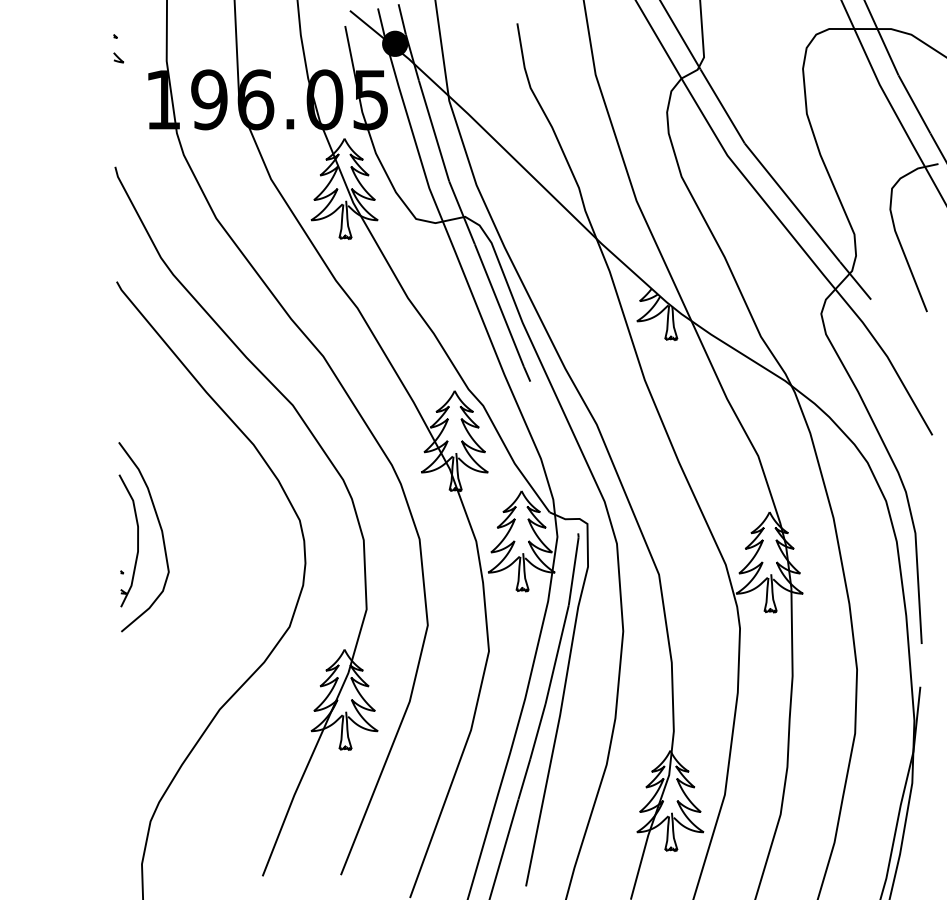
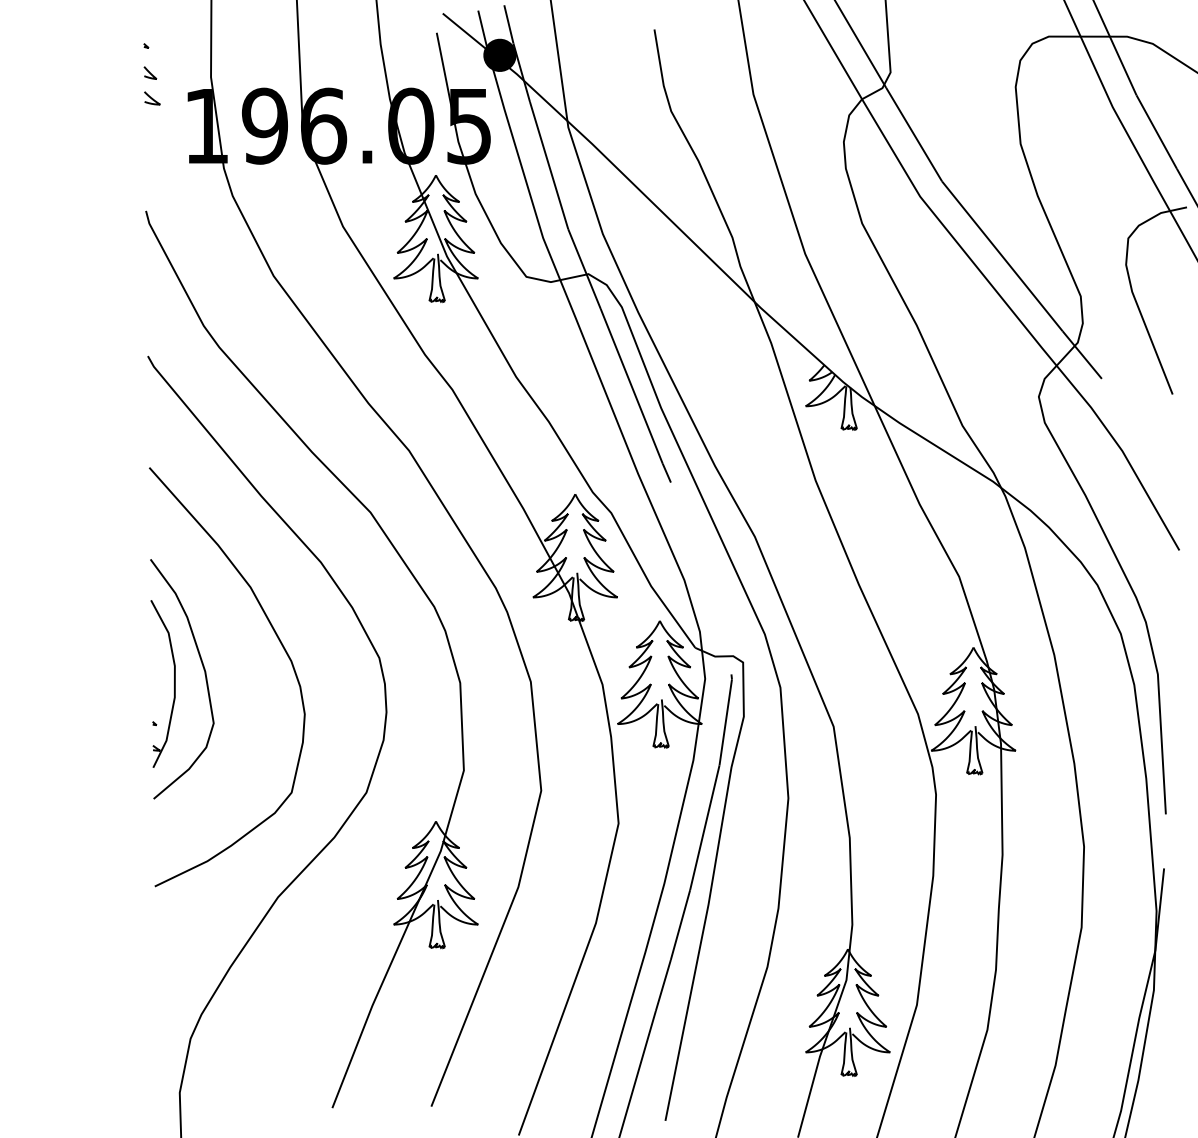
curve: (119, 77) -> (151, 97), added
curve: (222, 511) -> (281, 646), added

